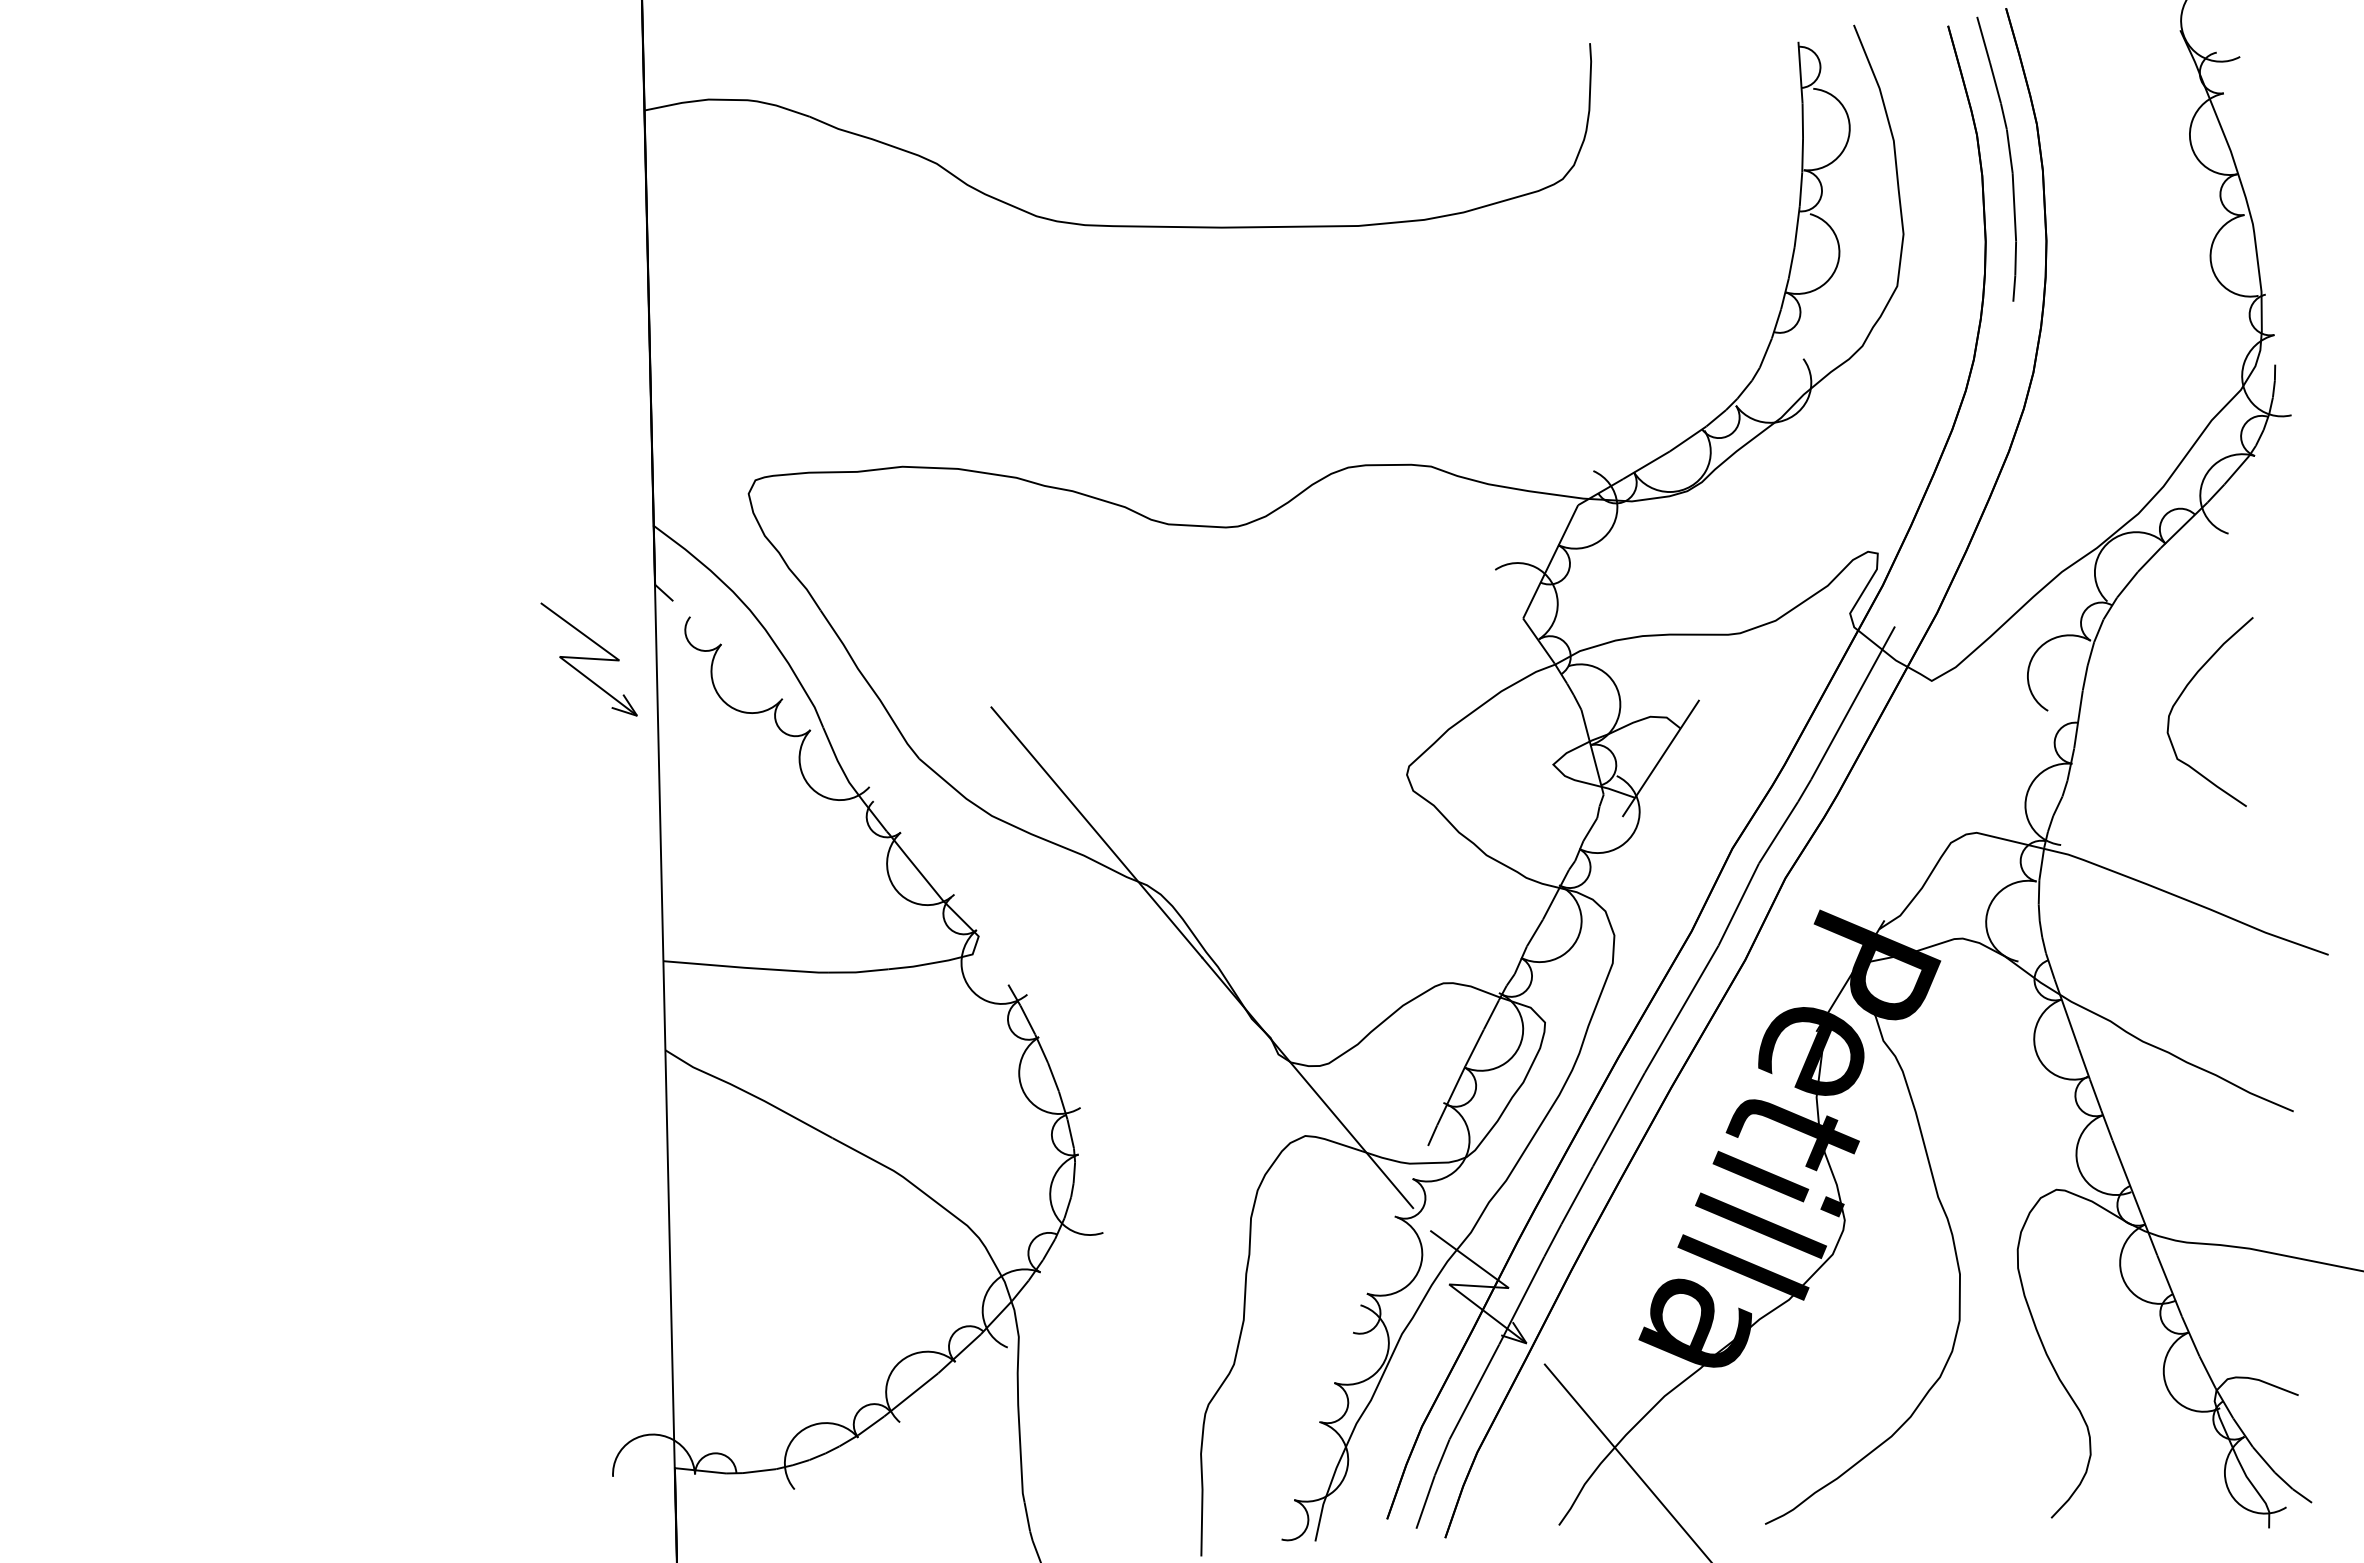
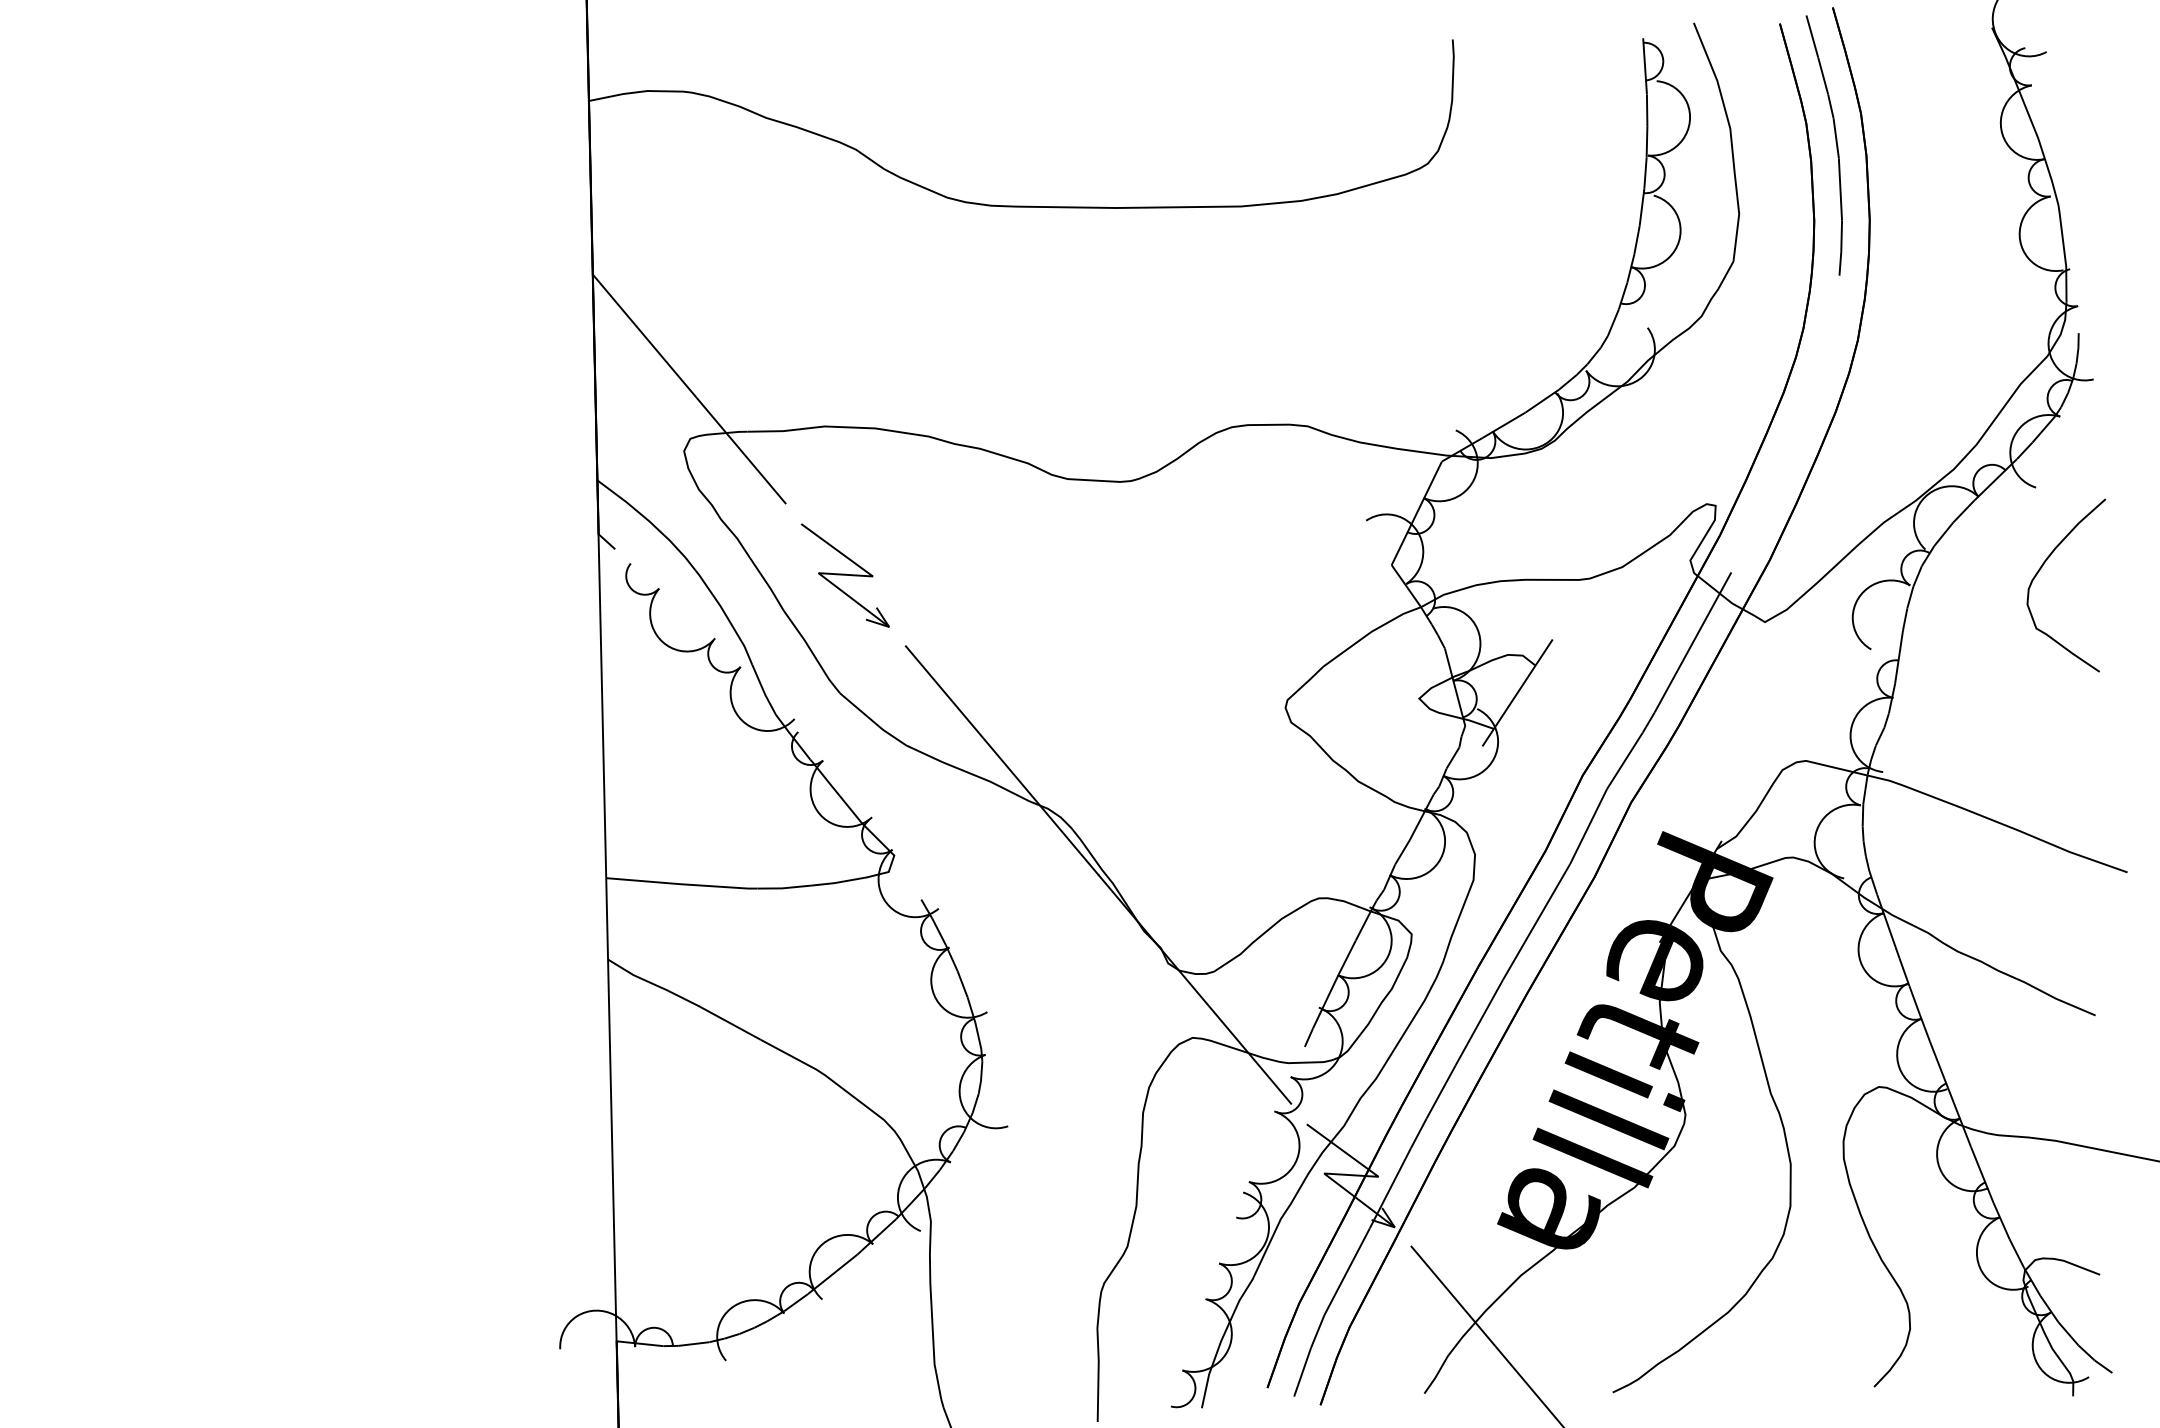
line: (753, 425) -> (688, 388), added
part: (589, 659) -> (845, 575), moved
curve: (2184, 692) -> (2042, 567), moved

